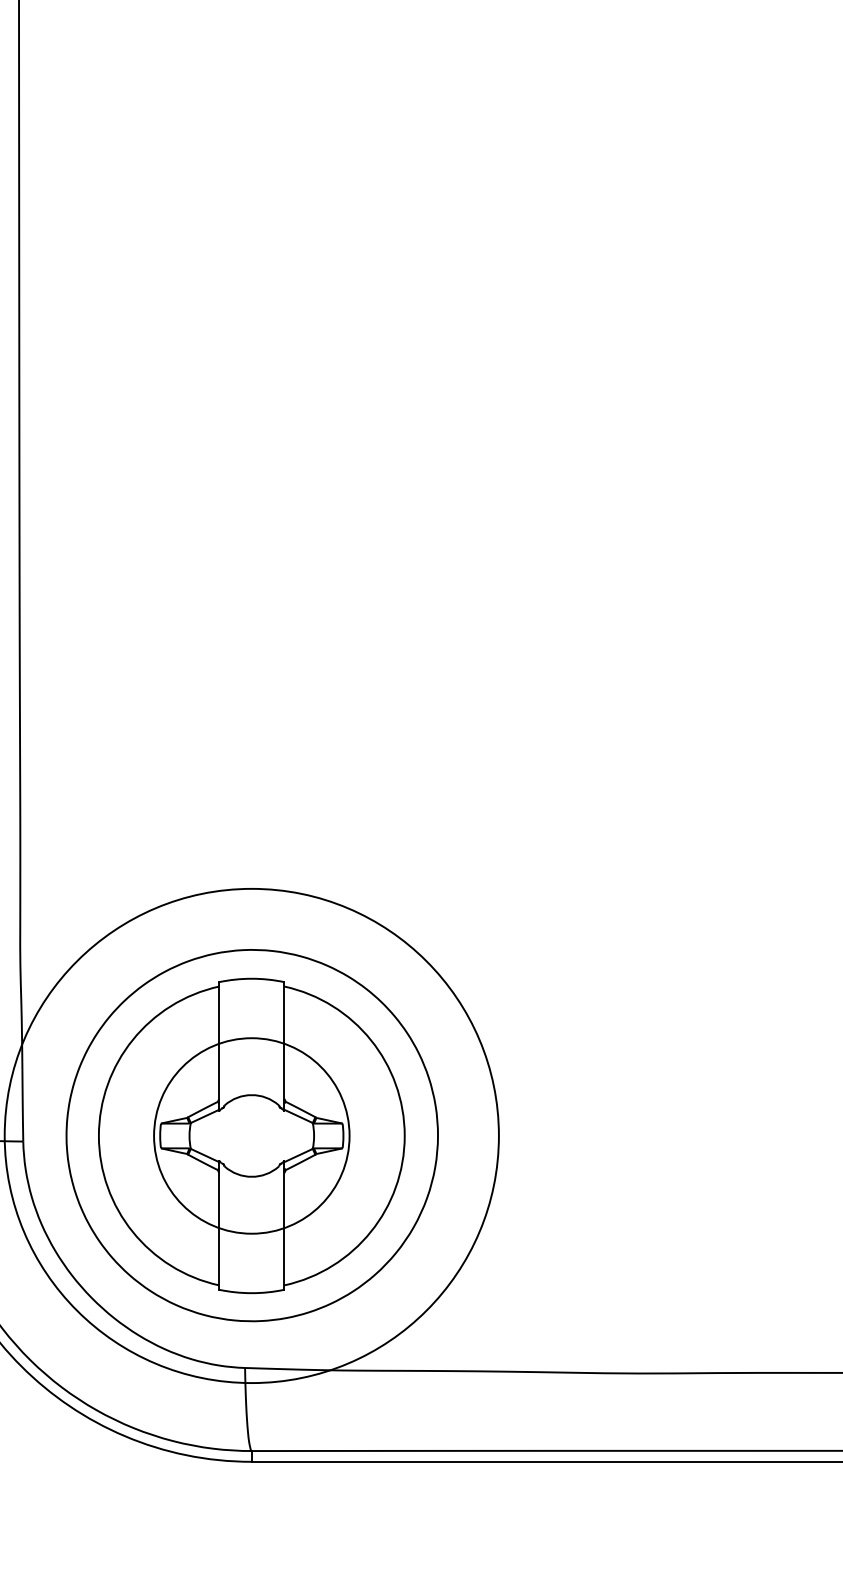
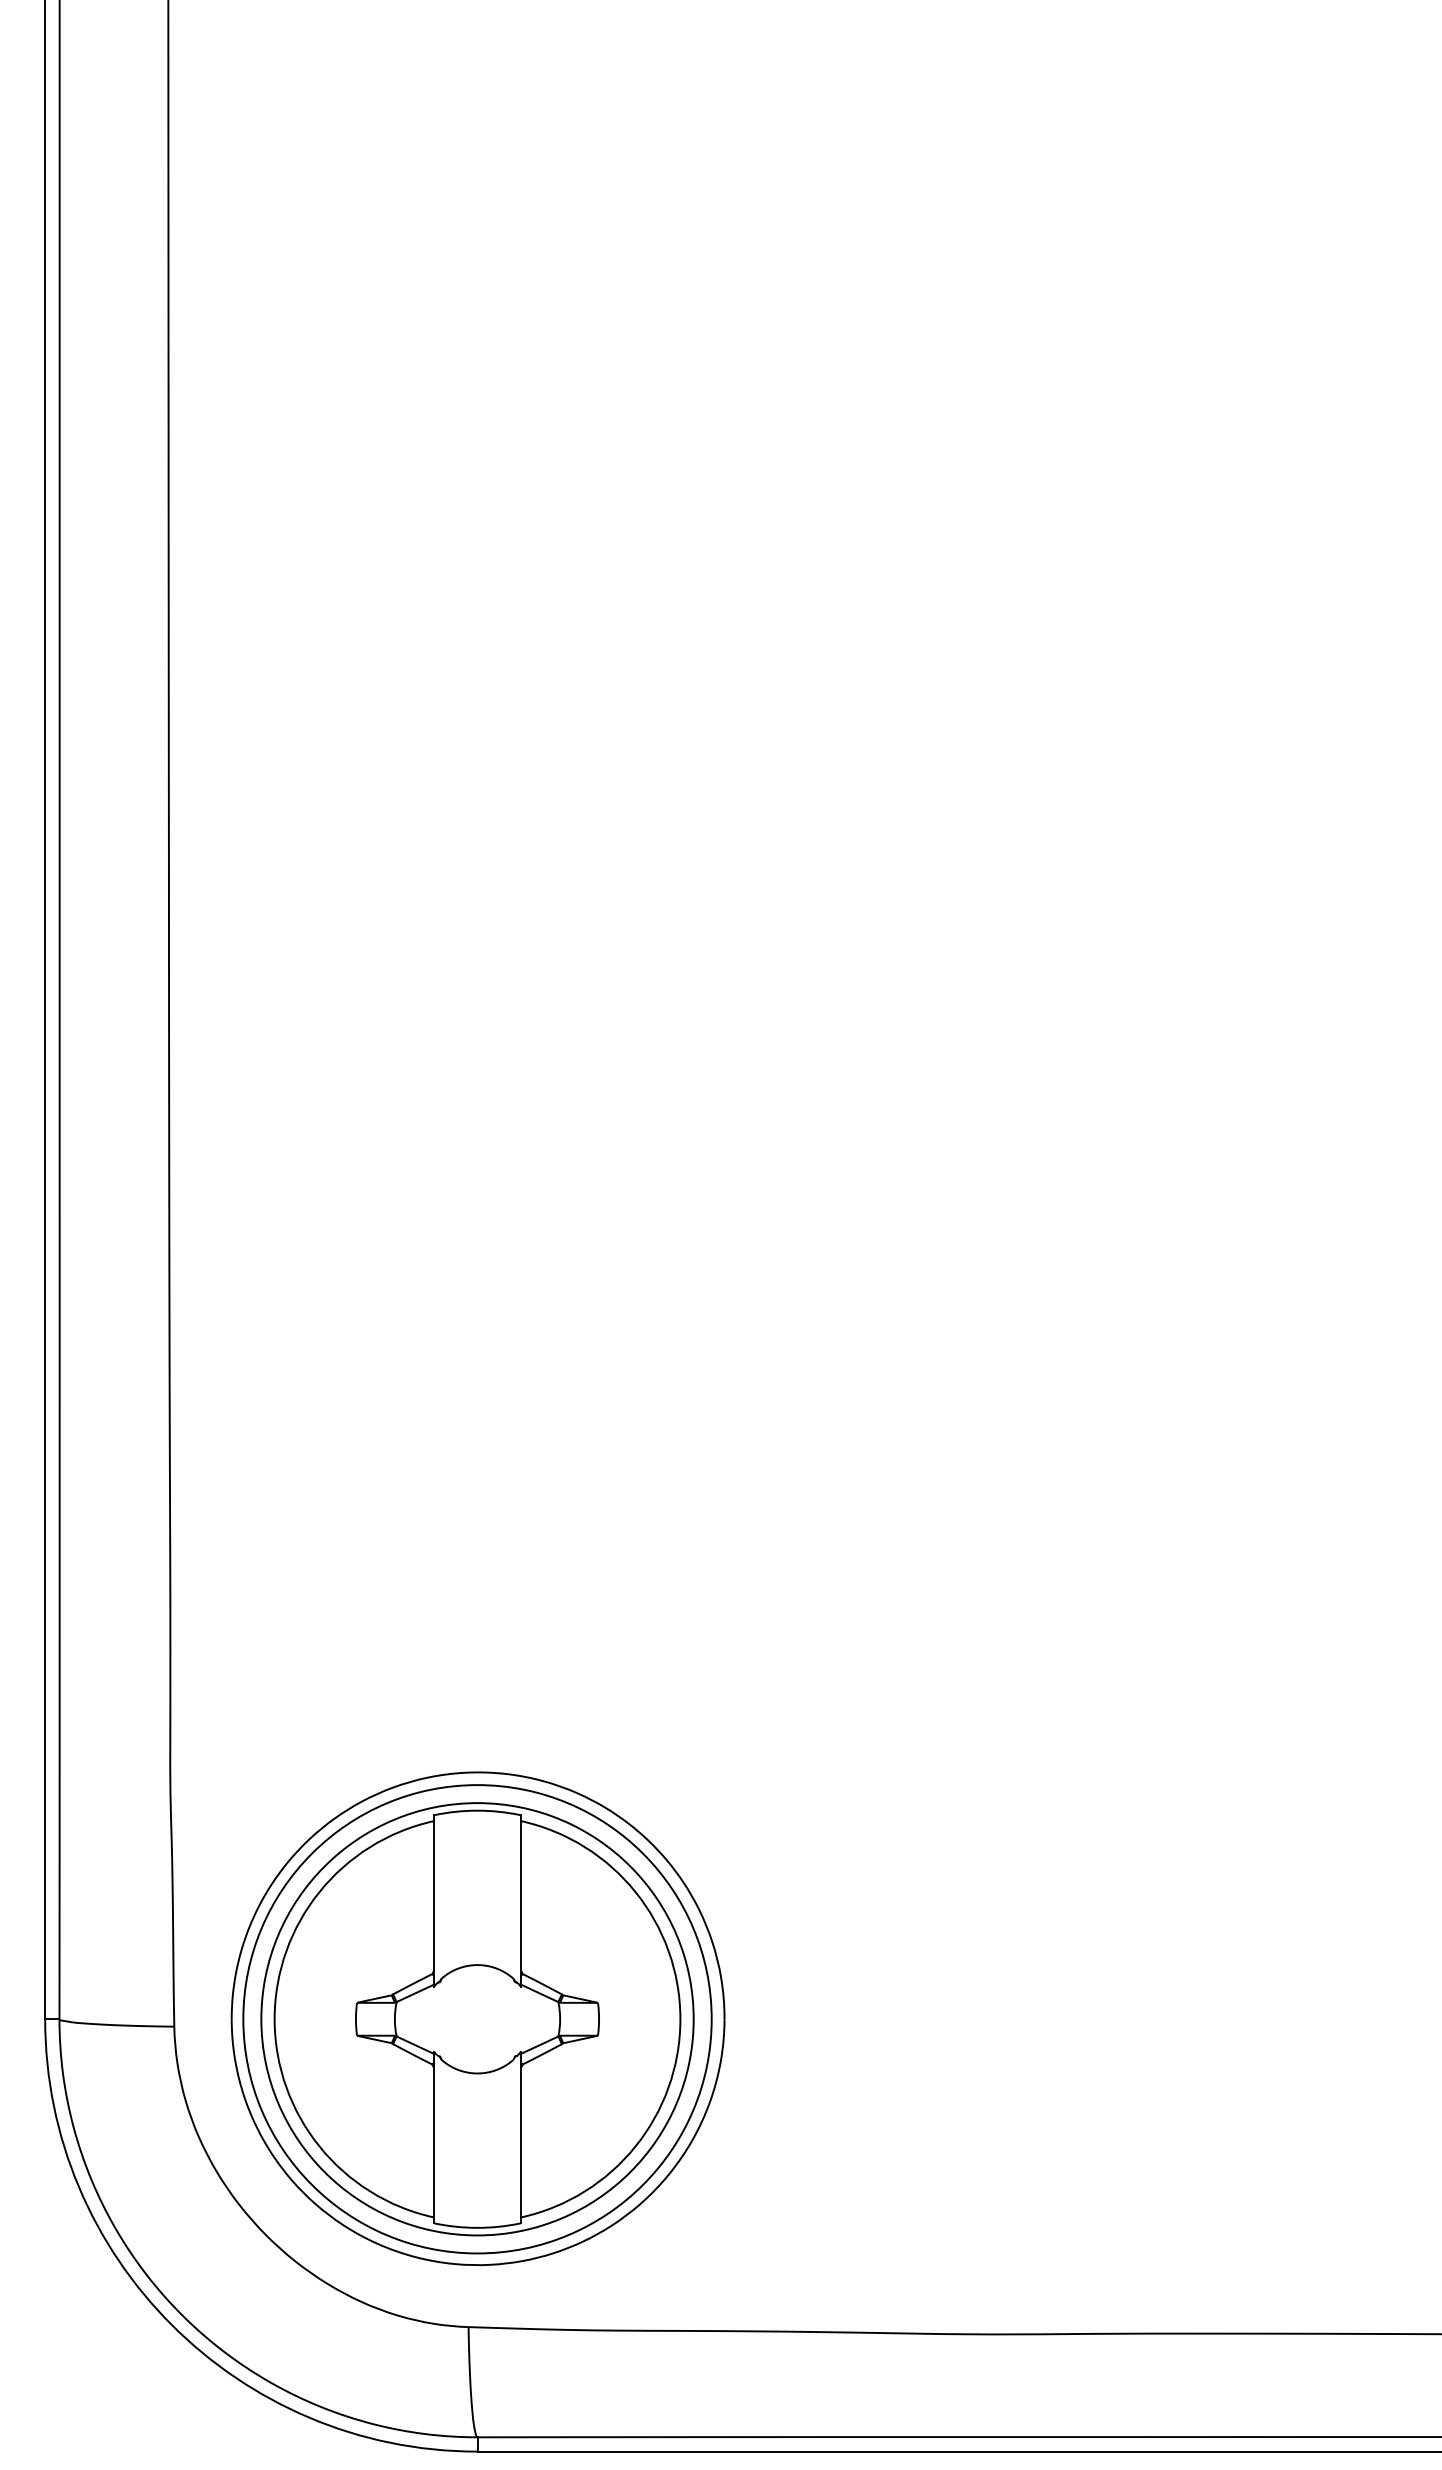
circle: (251, 1136) -> (477, 2019), size x0.71
circle: (251, 1136) -> (477, 2019), size x1.67

